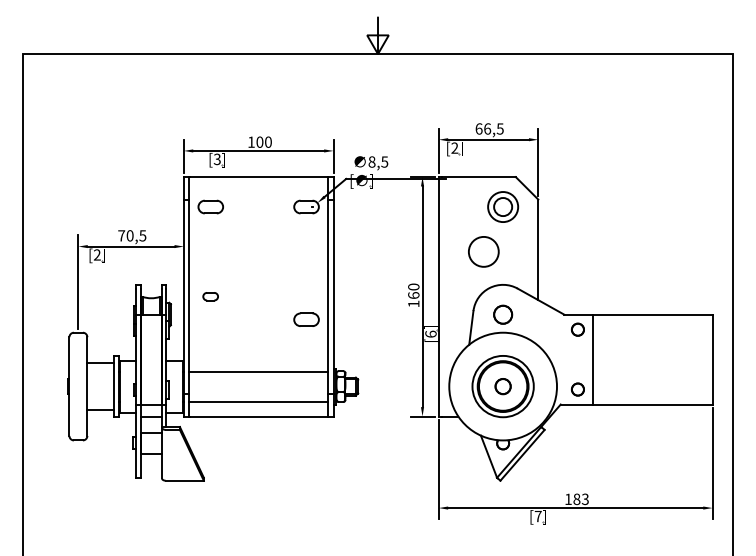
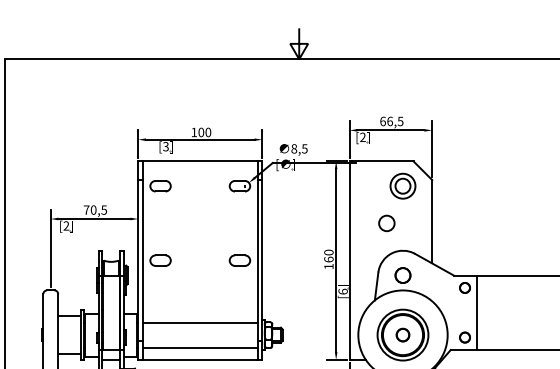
circle: (483, 251) -> (386, 223), size x0.62
part: (210, 296) -> (160, 260), size x1.67
part: (306, 319) -> (239, 260), moved

